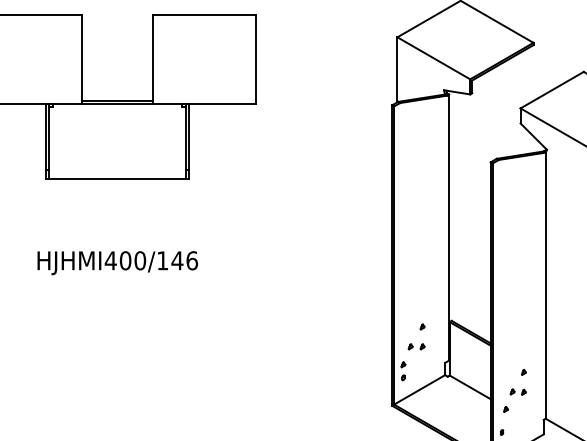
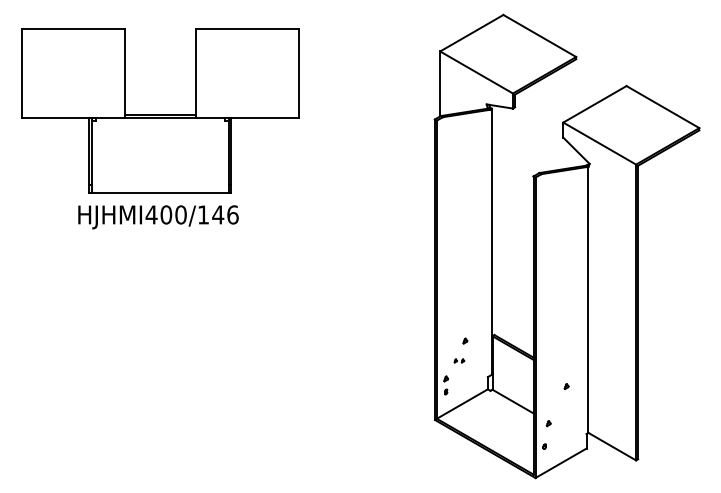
text: (117, 263) -> (158, 217), moved
part: (416, 346) -> (459, 360), size x0.6
part: (517, 391) -> (560, 405), removed

